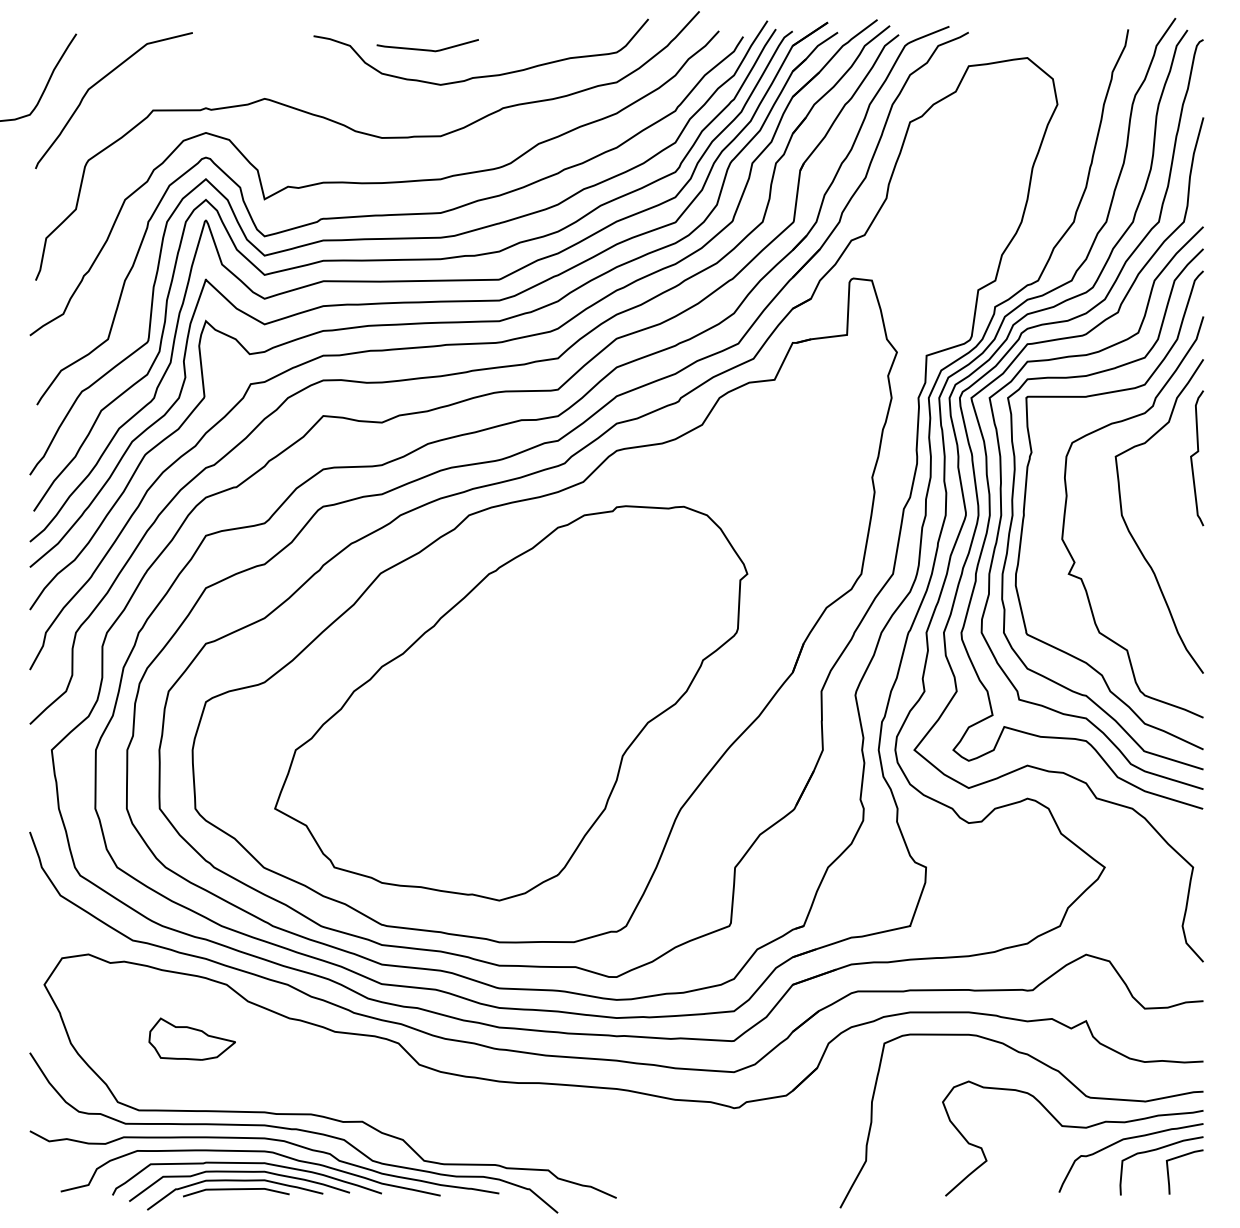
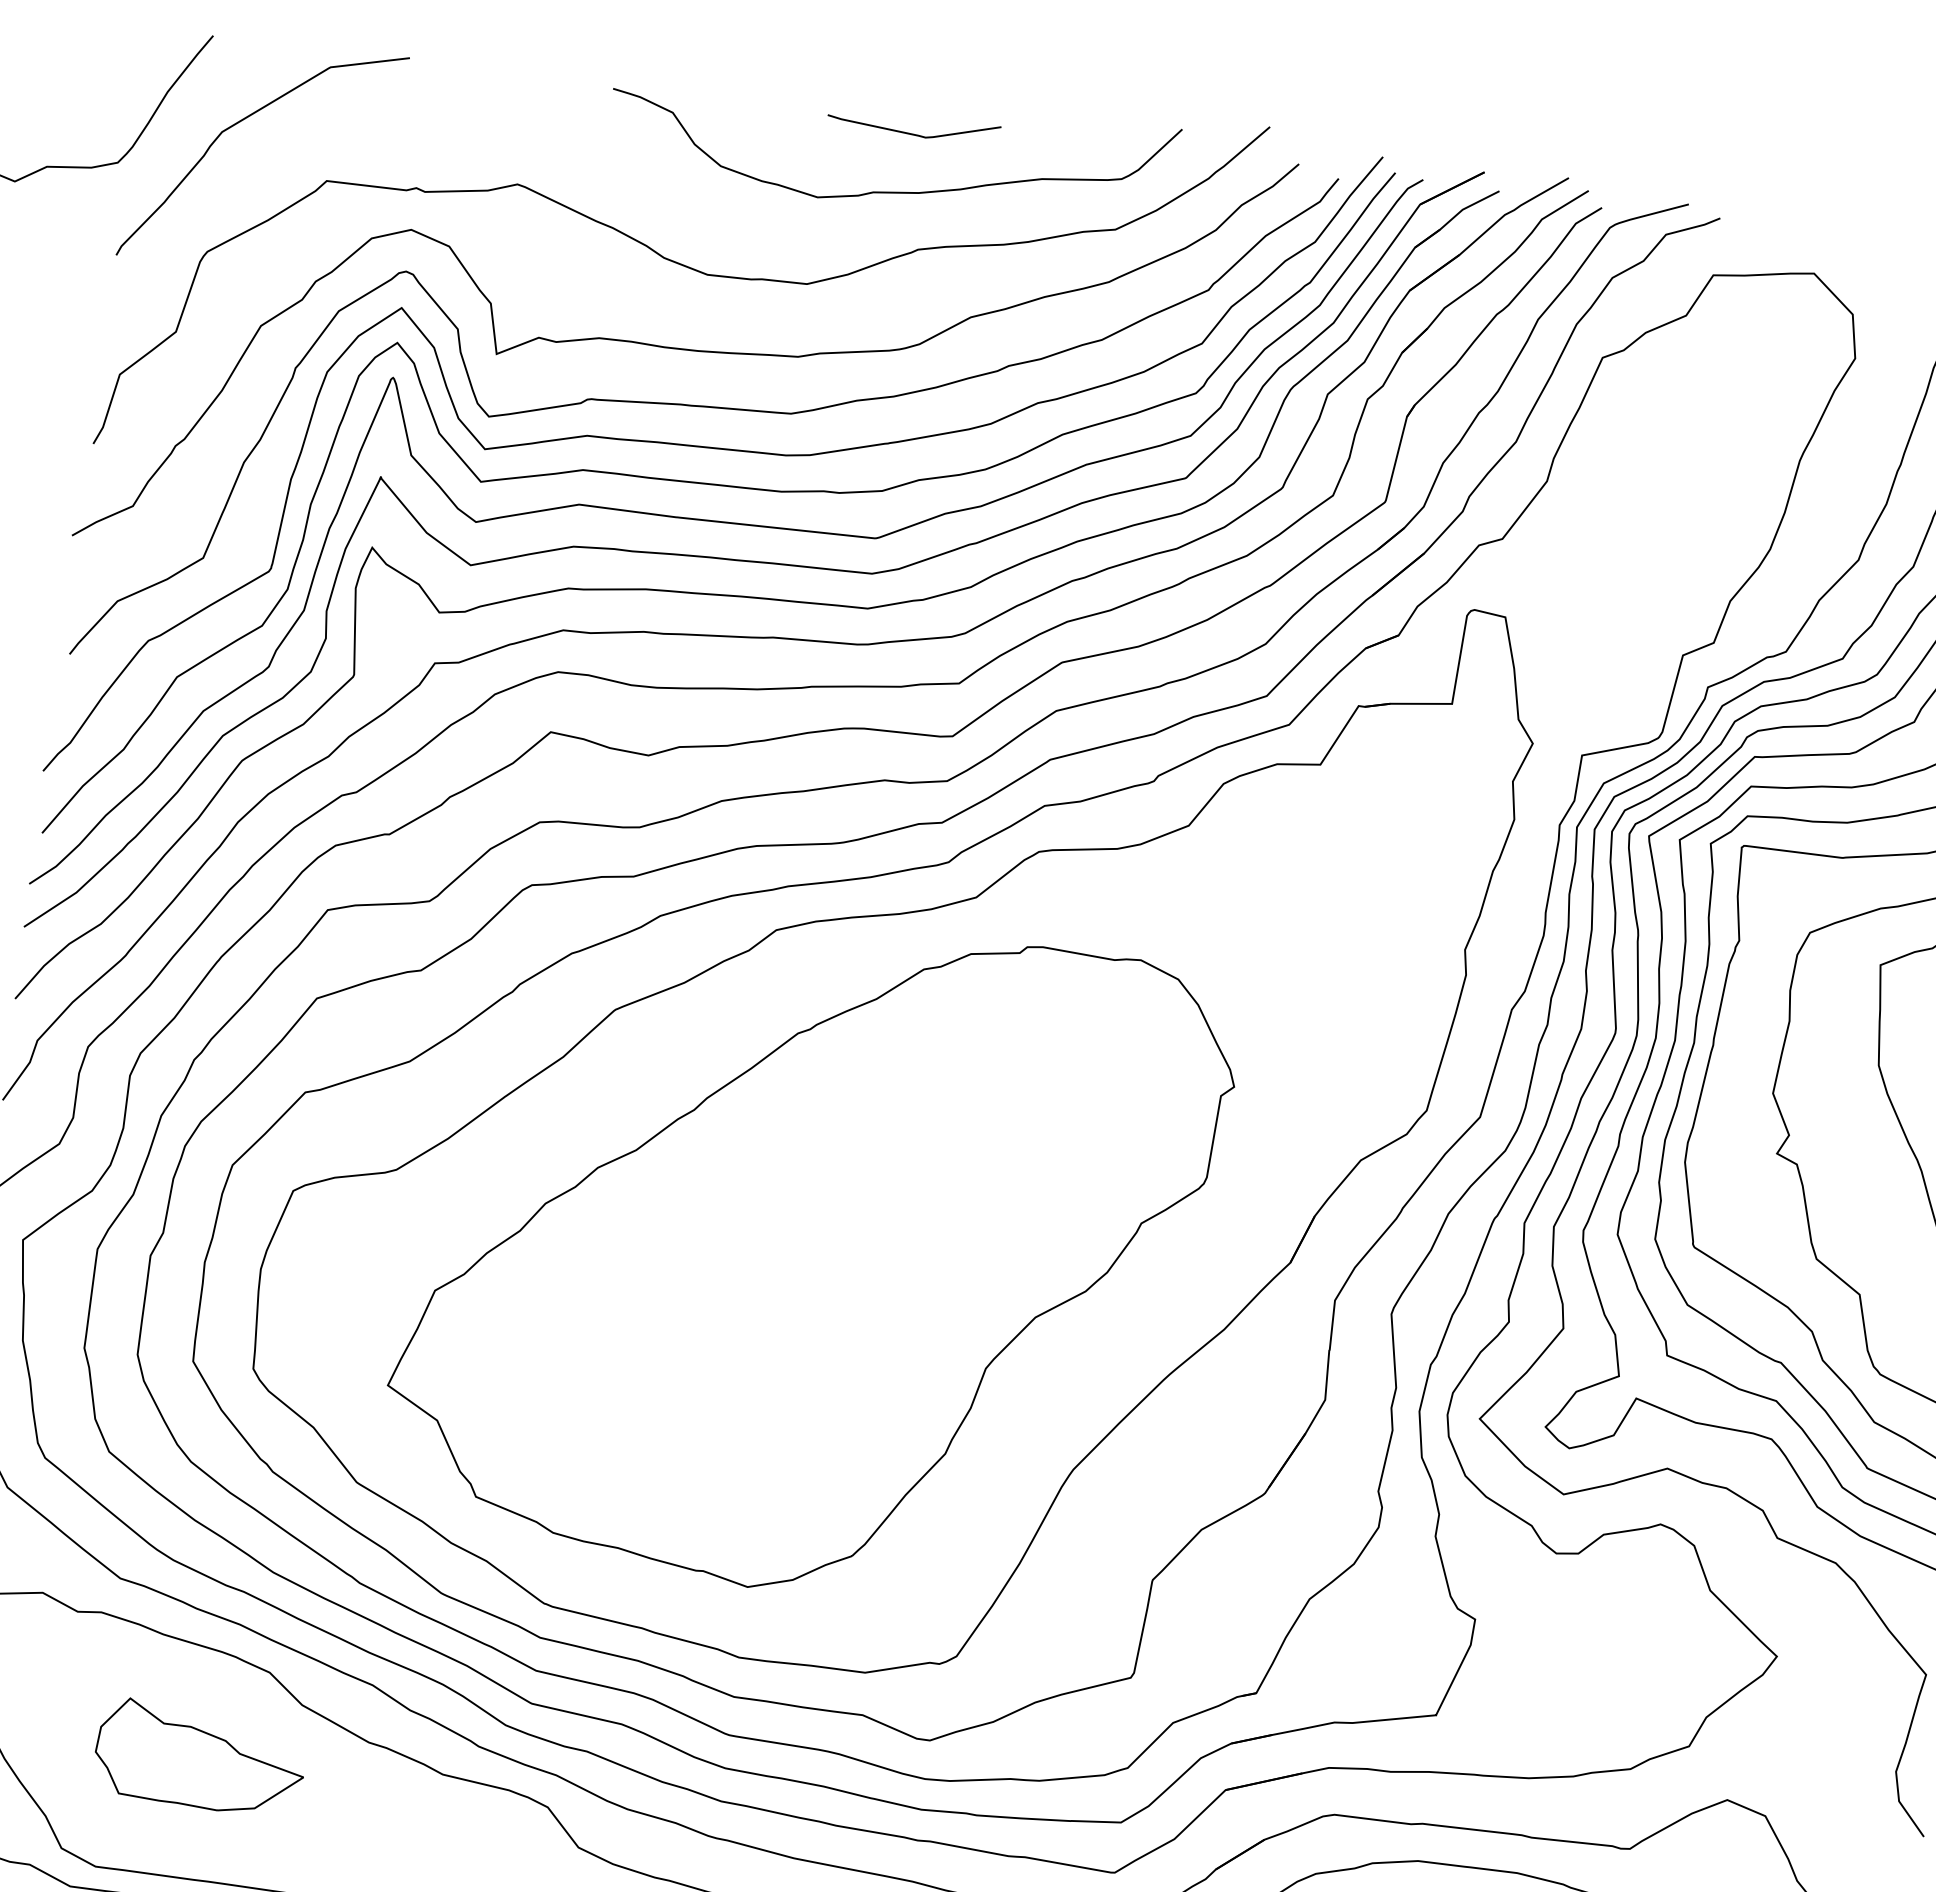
curve: (427, 49) -> (912, 132), moved
part: (192, 1038) -> (200, 1756), size x1.43

